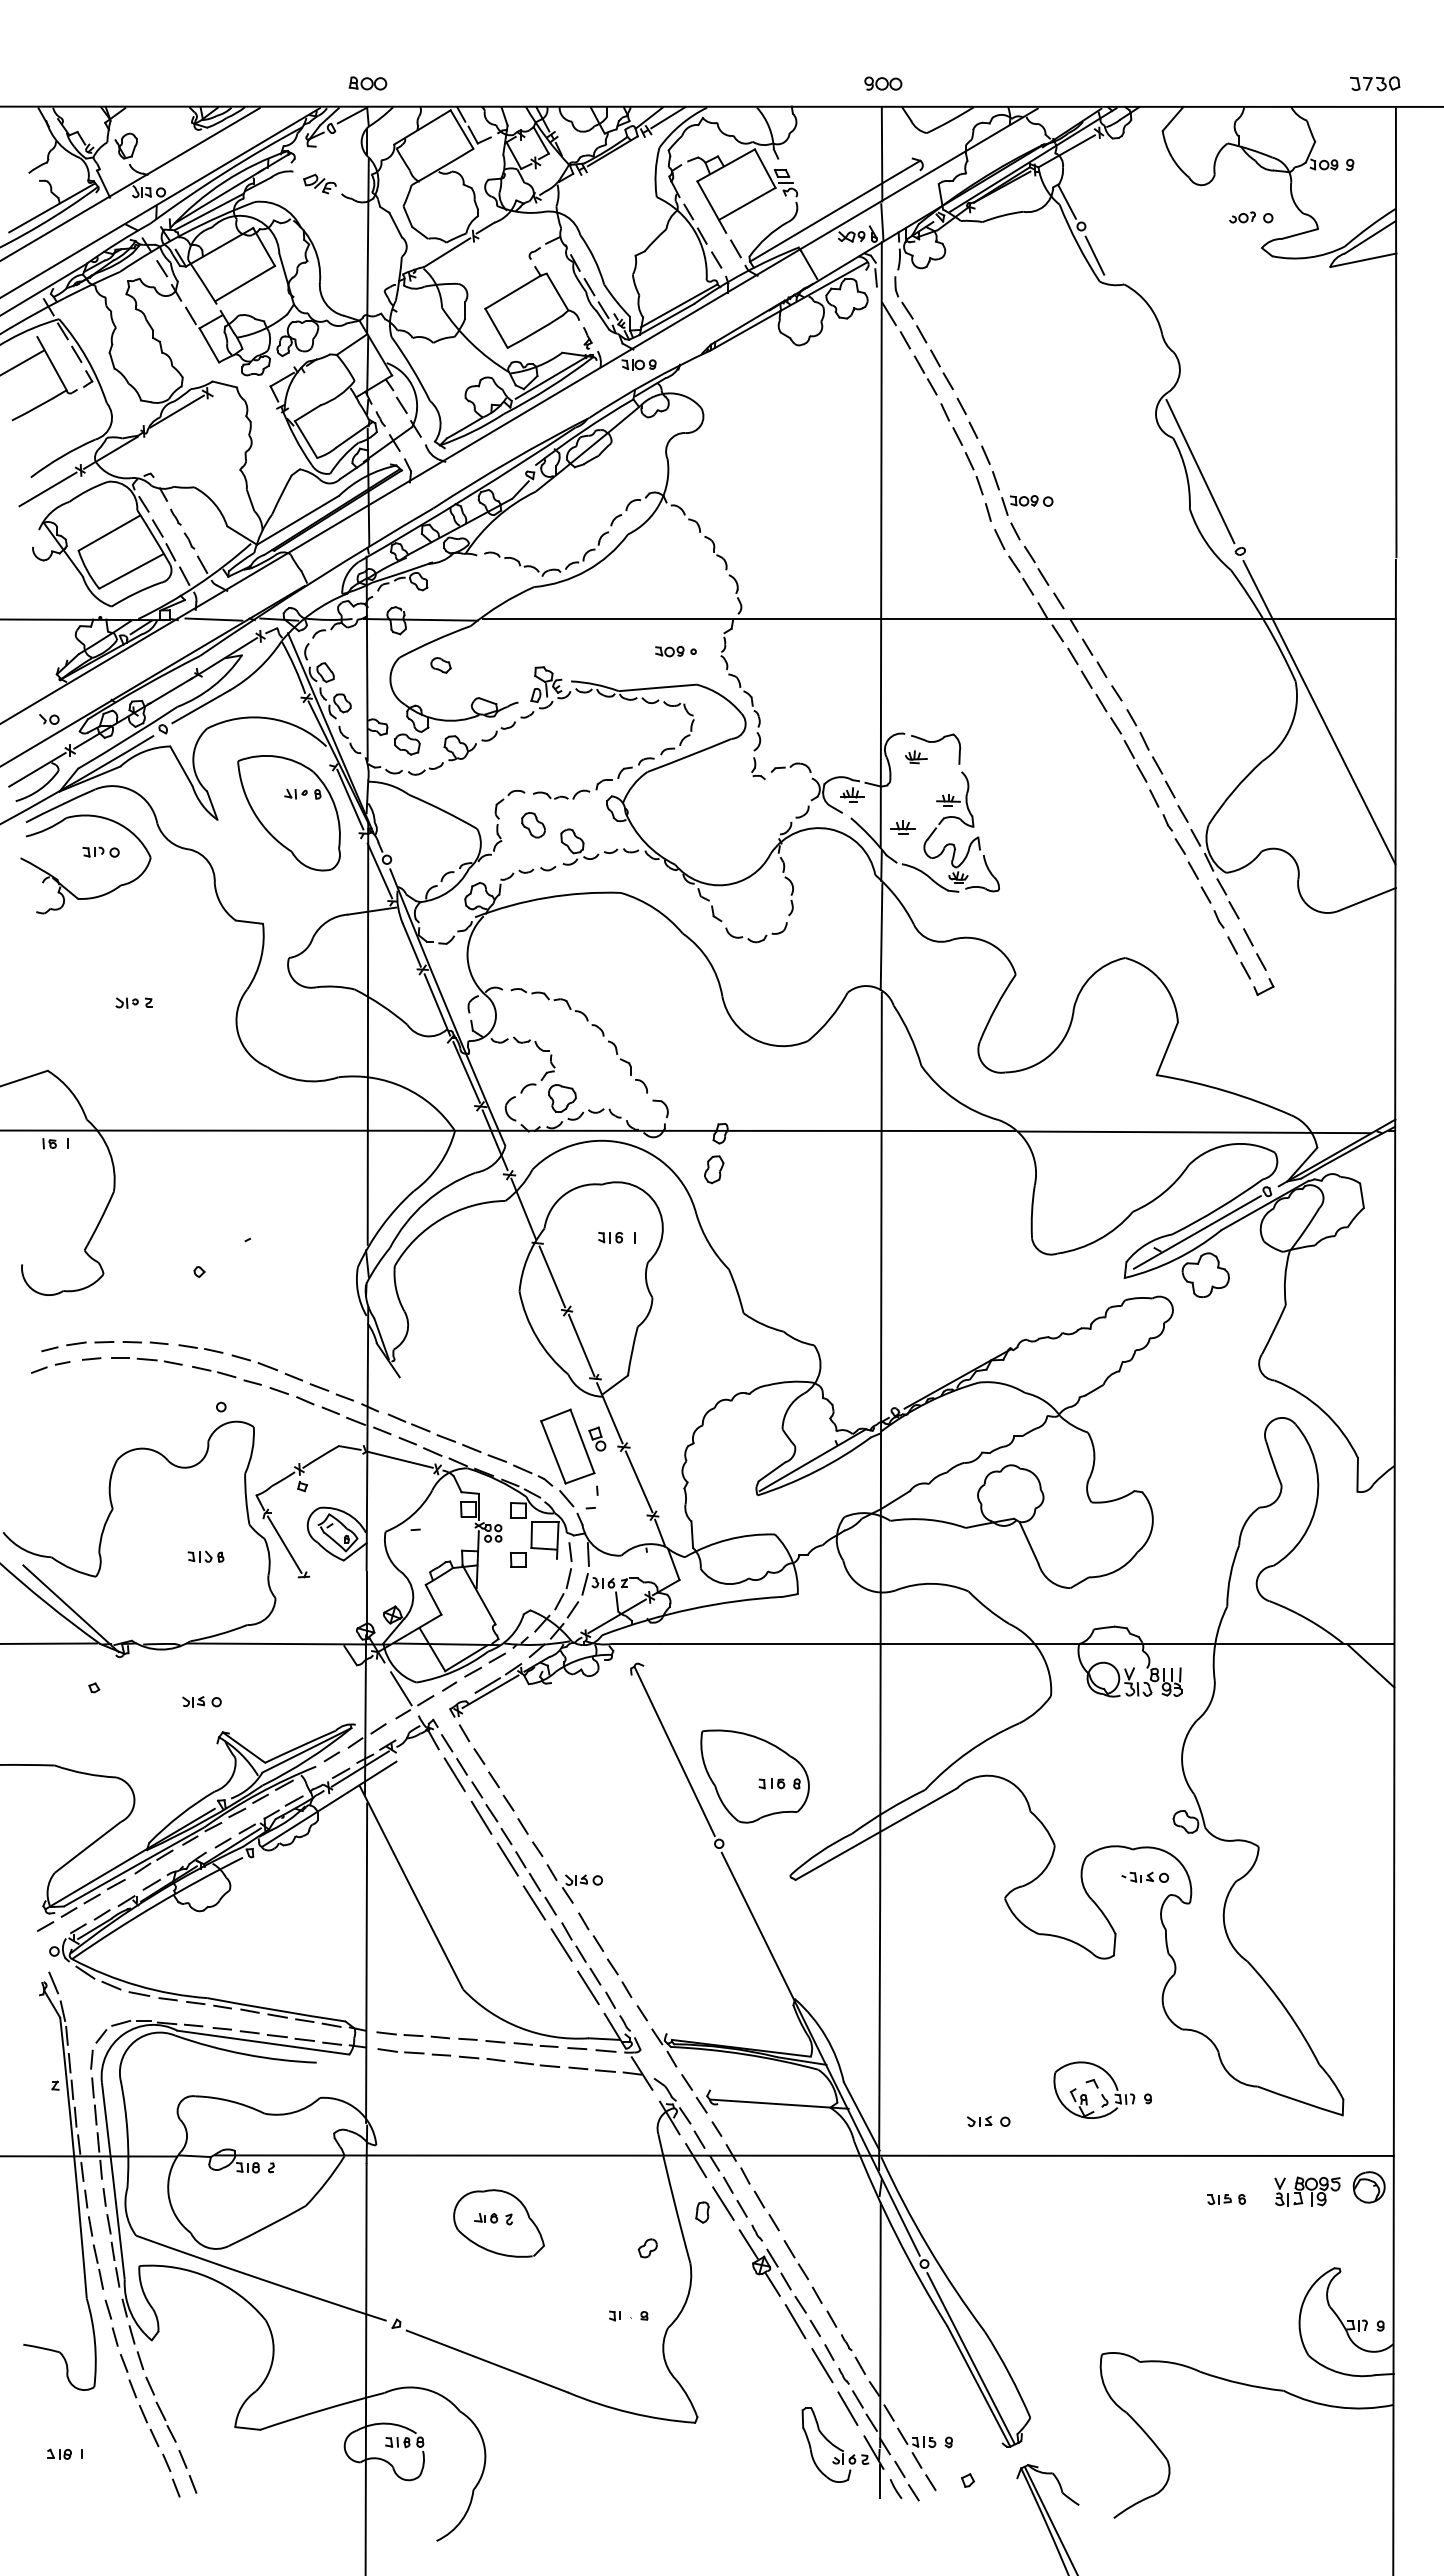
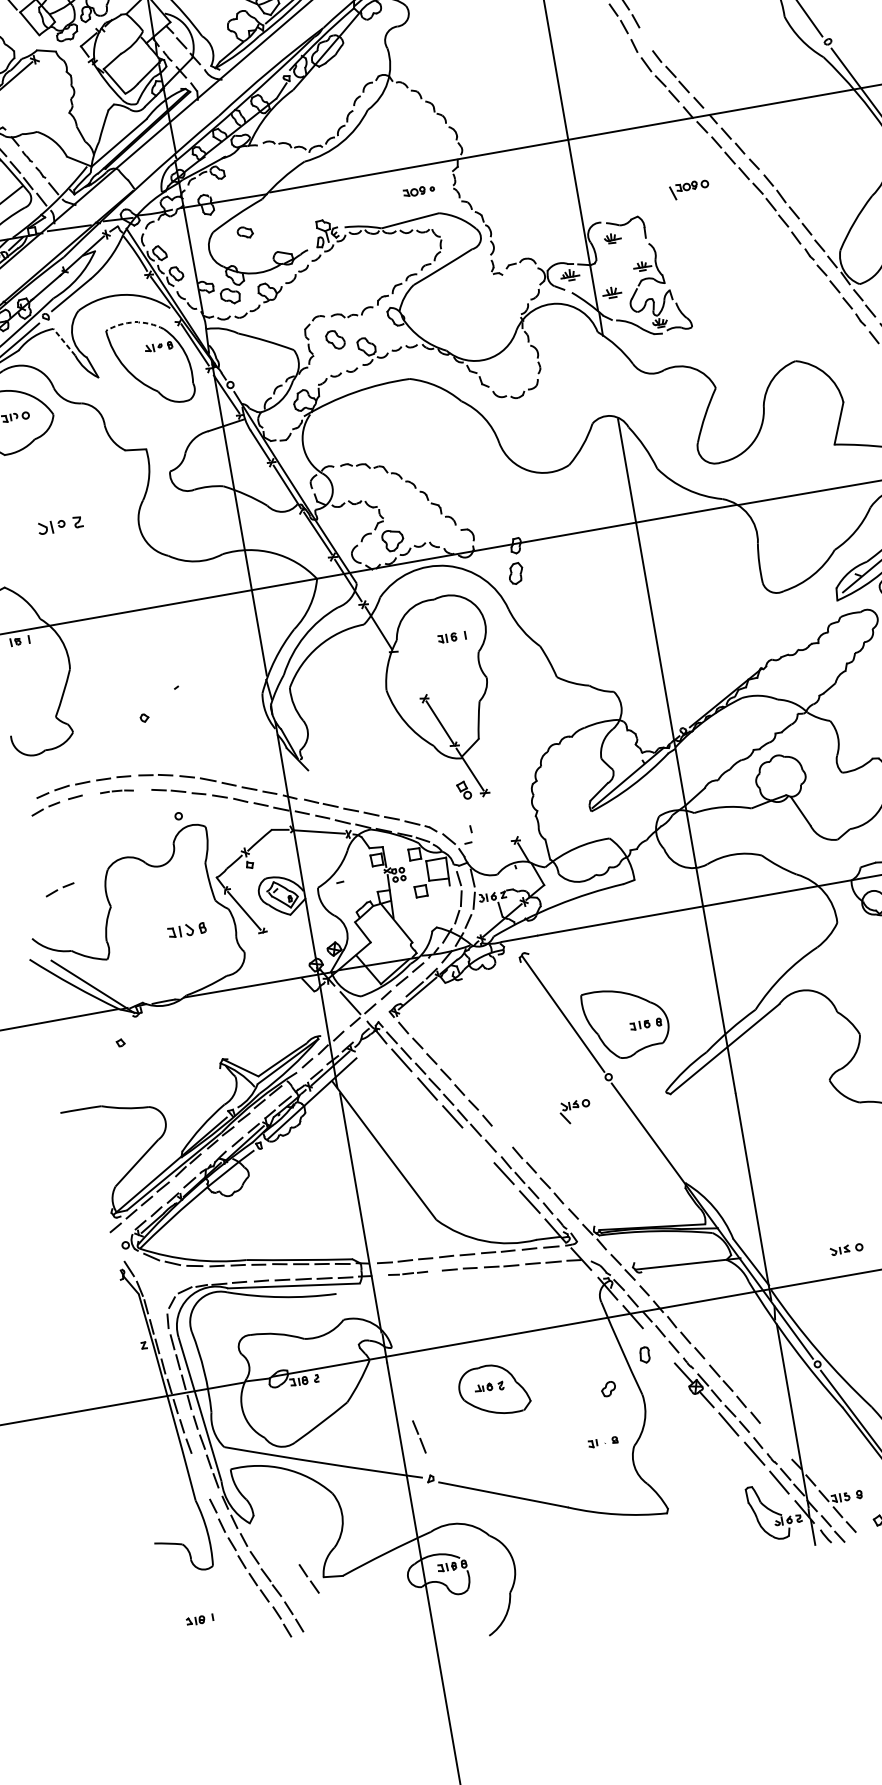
part: (1027, 505) -> (689, 189), moved
arc: (277, 756) -> (134, 322), solid -> dashed
line: (181, 766) -> (64, 342), solid -> dashed
line: (881, 936) -> (610, 377), removed
part: (133, 1002) -> (59, 525), size x1.6
line: (552, 1276) -> (409, 674), removed
part: (146, 1361) -> (116, 791), size x0.6
part: (567, 1446) -> (442, 800), removed
part: (50, 1475) -> (60, 889), added
line: (638, 1481) -> (500, 816), removed
part: (205, 1556) -> (186, 930), size x1.4
part: (201, 1701) -> (202, 1038), removed
part: (582, 1888) -> (575, 1111), moved
line: (534, 1902) -> (478, 1145), removed
part: (413, 2052) -> (407, 1273), size x0.7
line: (723, 2203) -> (659, 1345), removed
line: (99, 2268) -> (420, 1437), moved
part: (853, 2354) -> (776, 1441), removed
part: (215, 2426) -> (308, 1579), added

